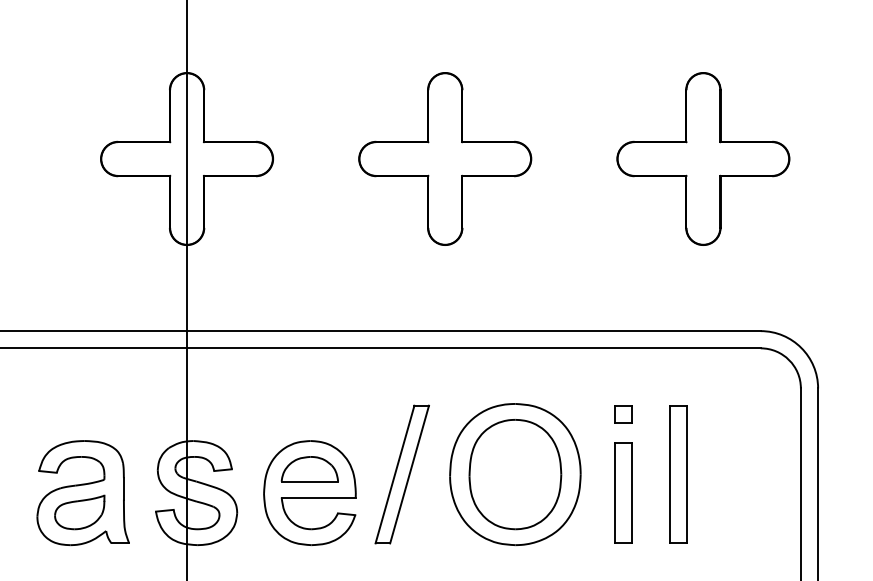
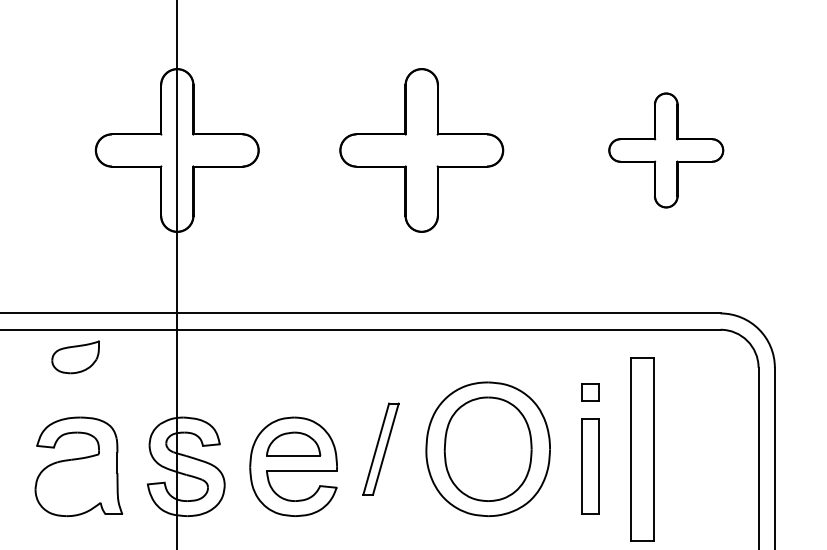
part: (703, 158) -> (666, 149), size x0.7
part: (401, 474) -> (380, 449), size x0.7
part: (678, 474) -> (642, 449), size x1.4
part: (79, 512) -> (75, 357), moved

